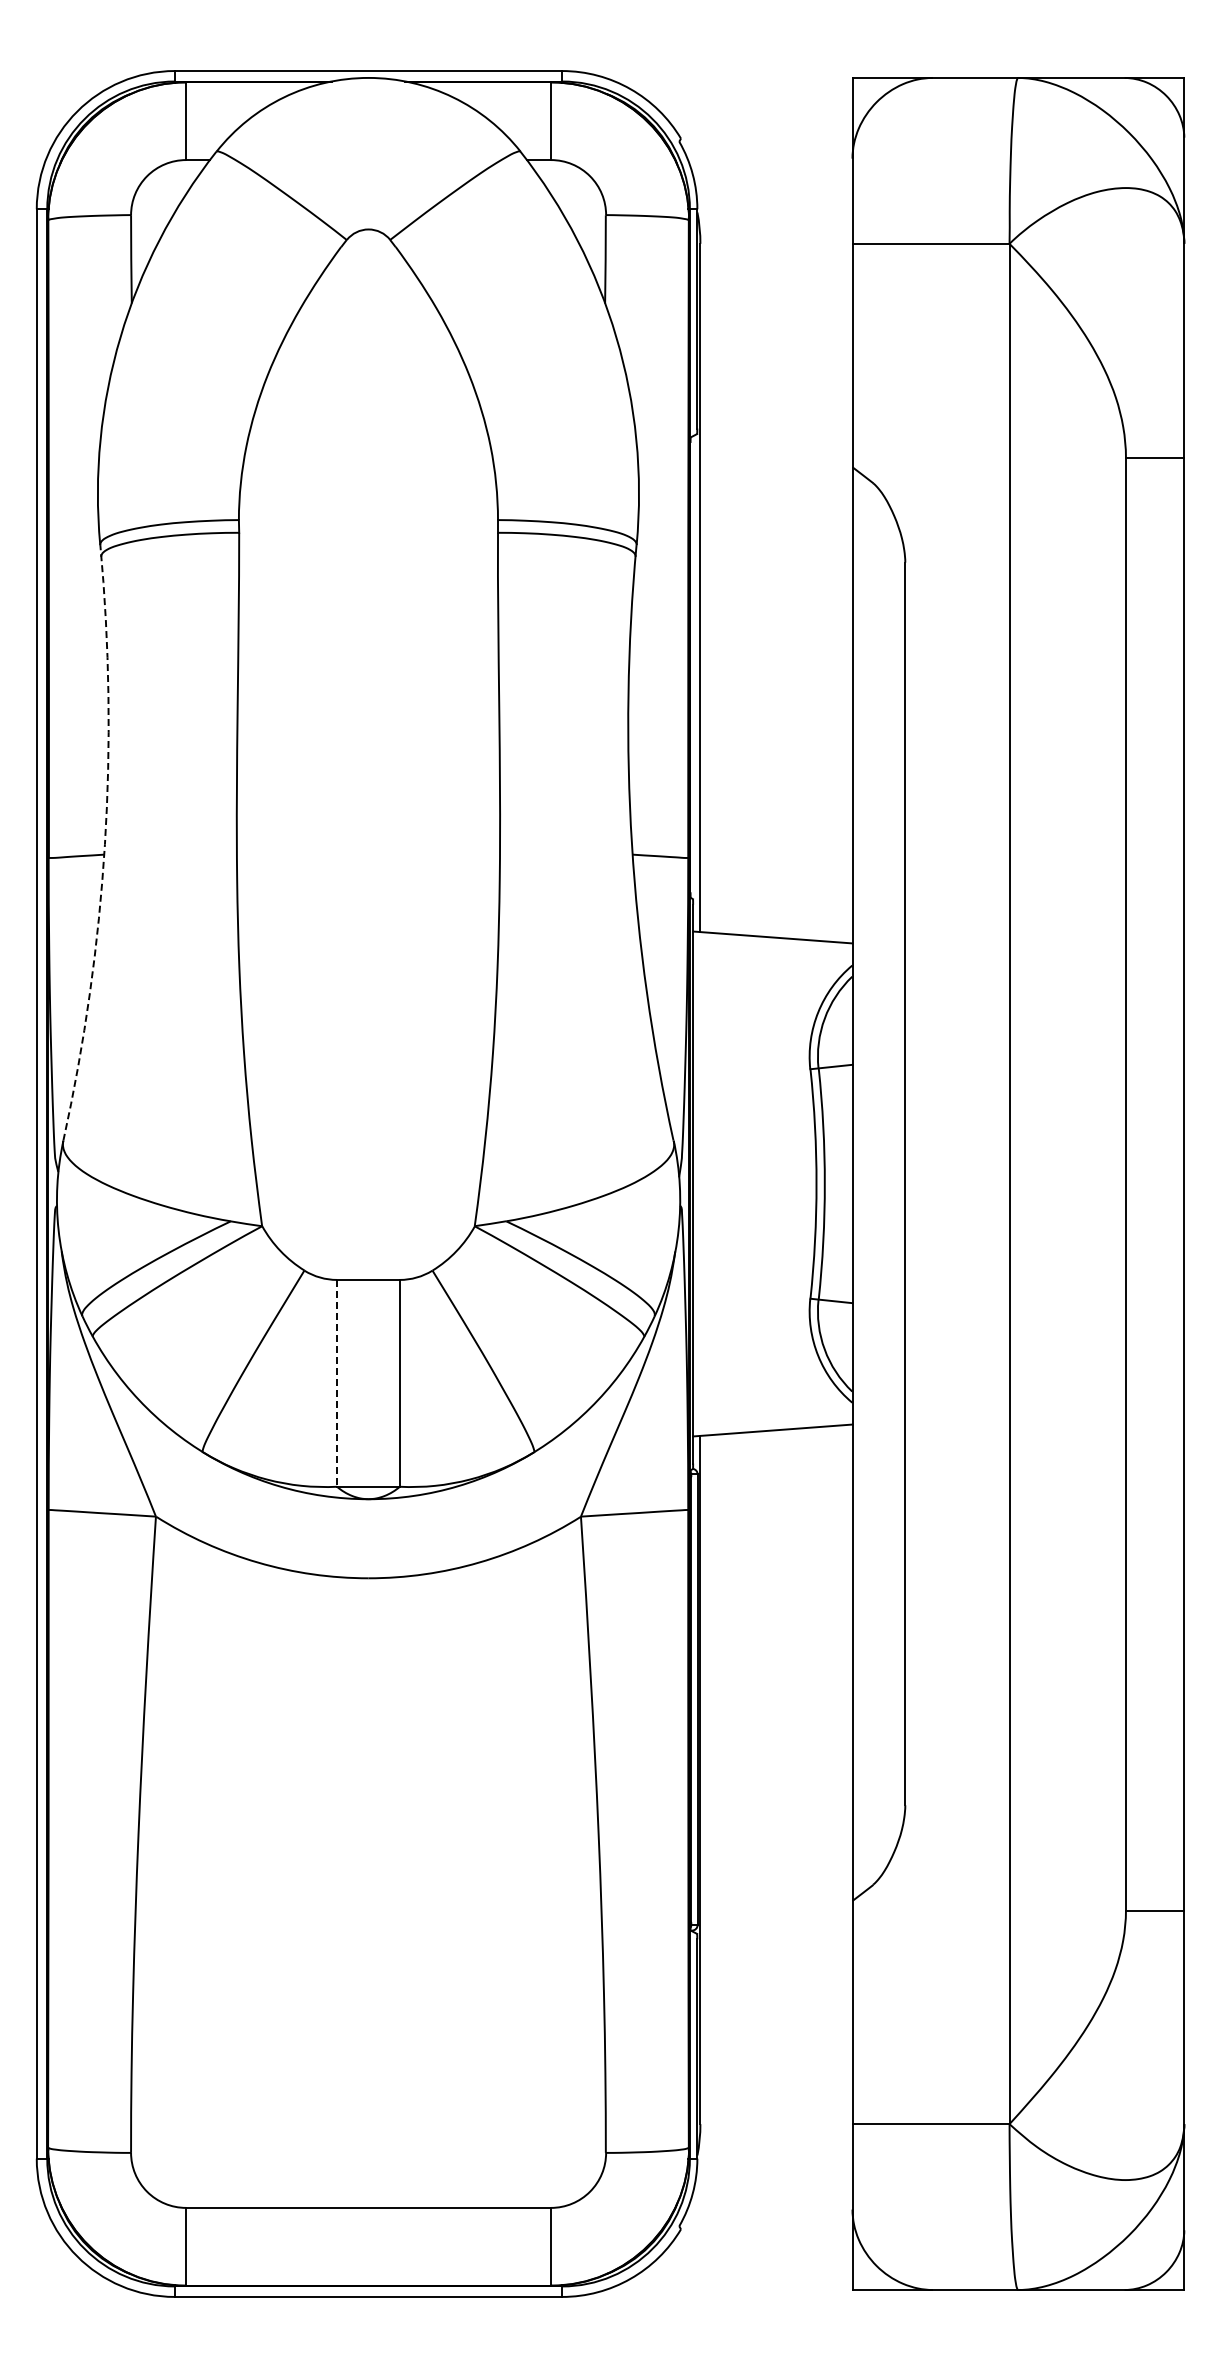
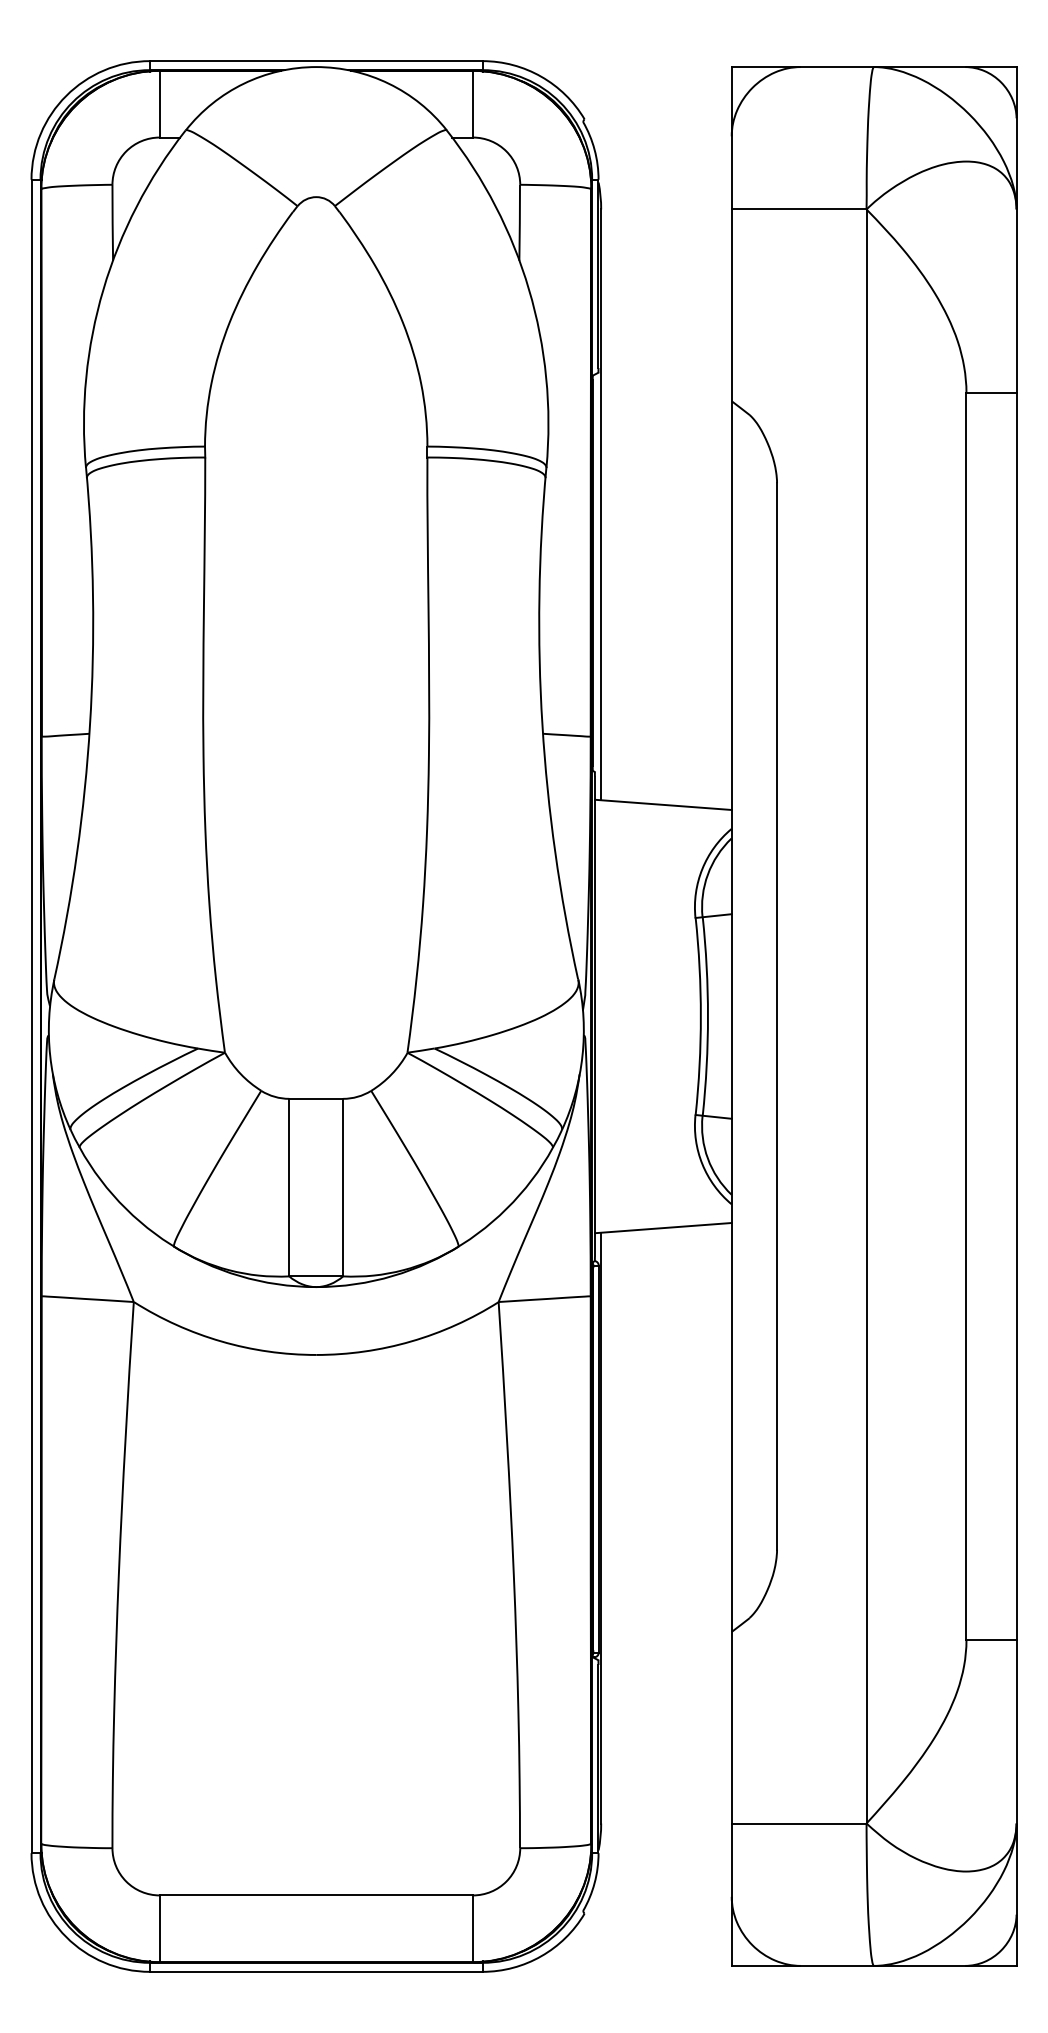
arc: (104, 844) -> (89, 725), dashed -> solid
line: (337, 1383) -> (289, 1187), dashed -> solid

